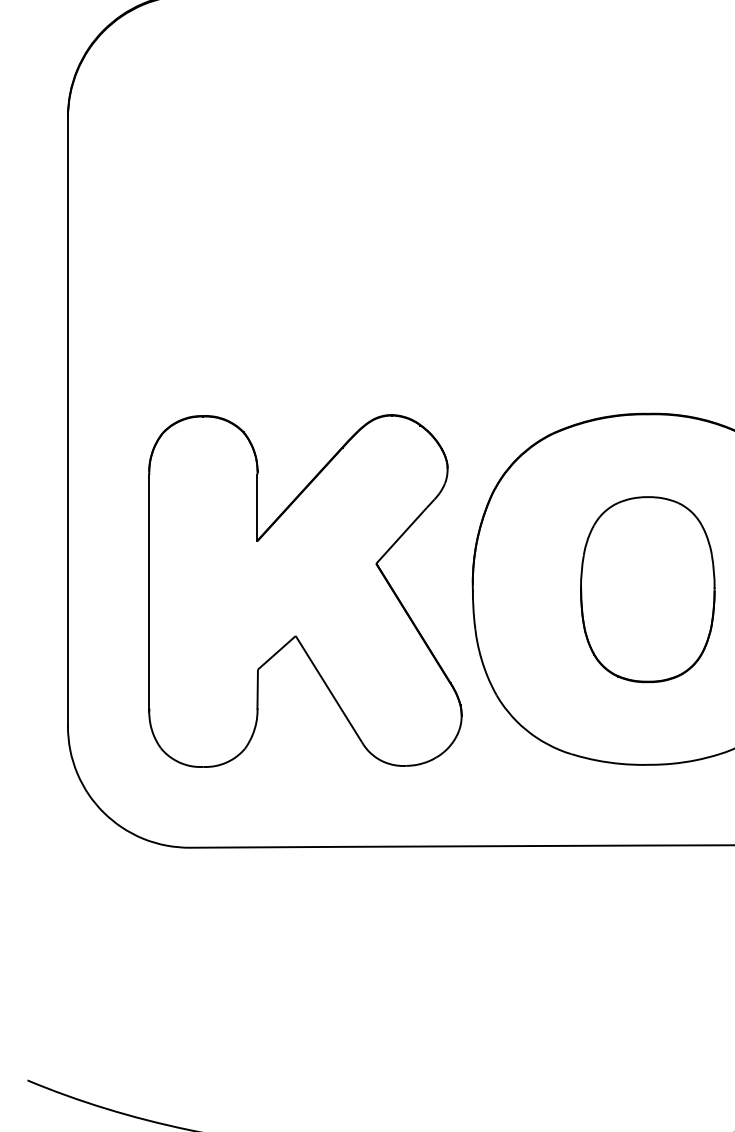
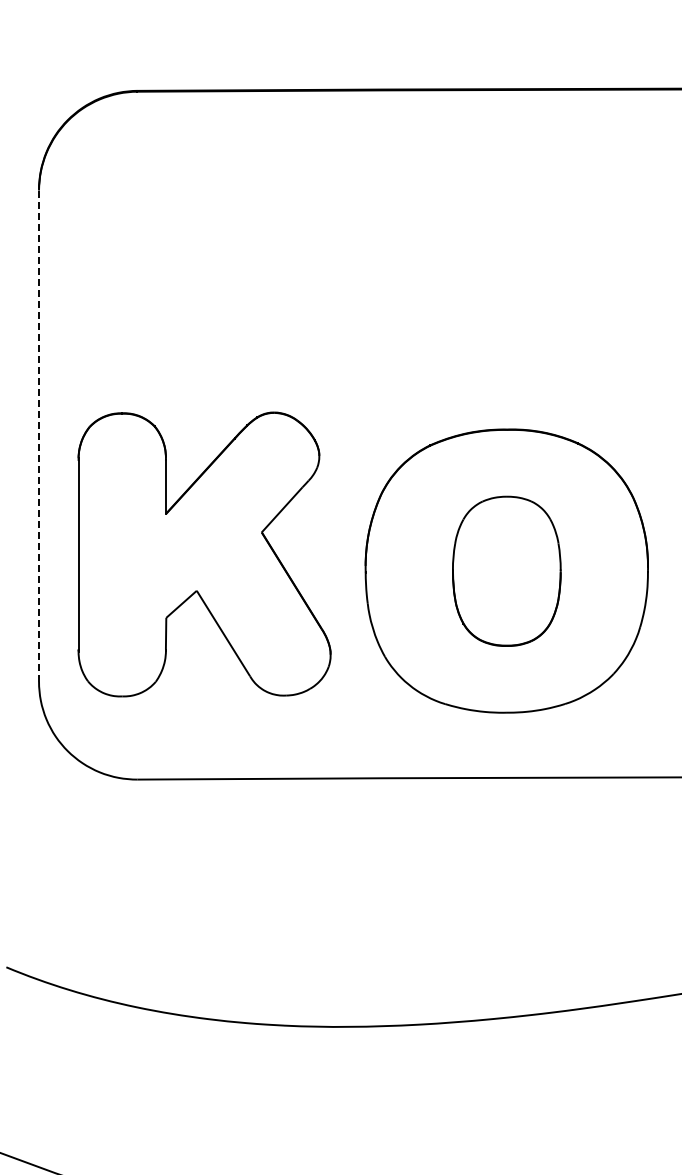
line: (68, 421) -> (39, 435), solid -> dashed
part: (305, 591) -> (204, 554), moved

